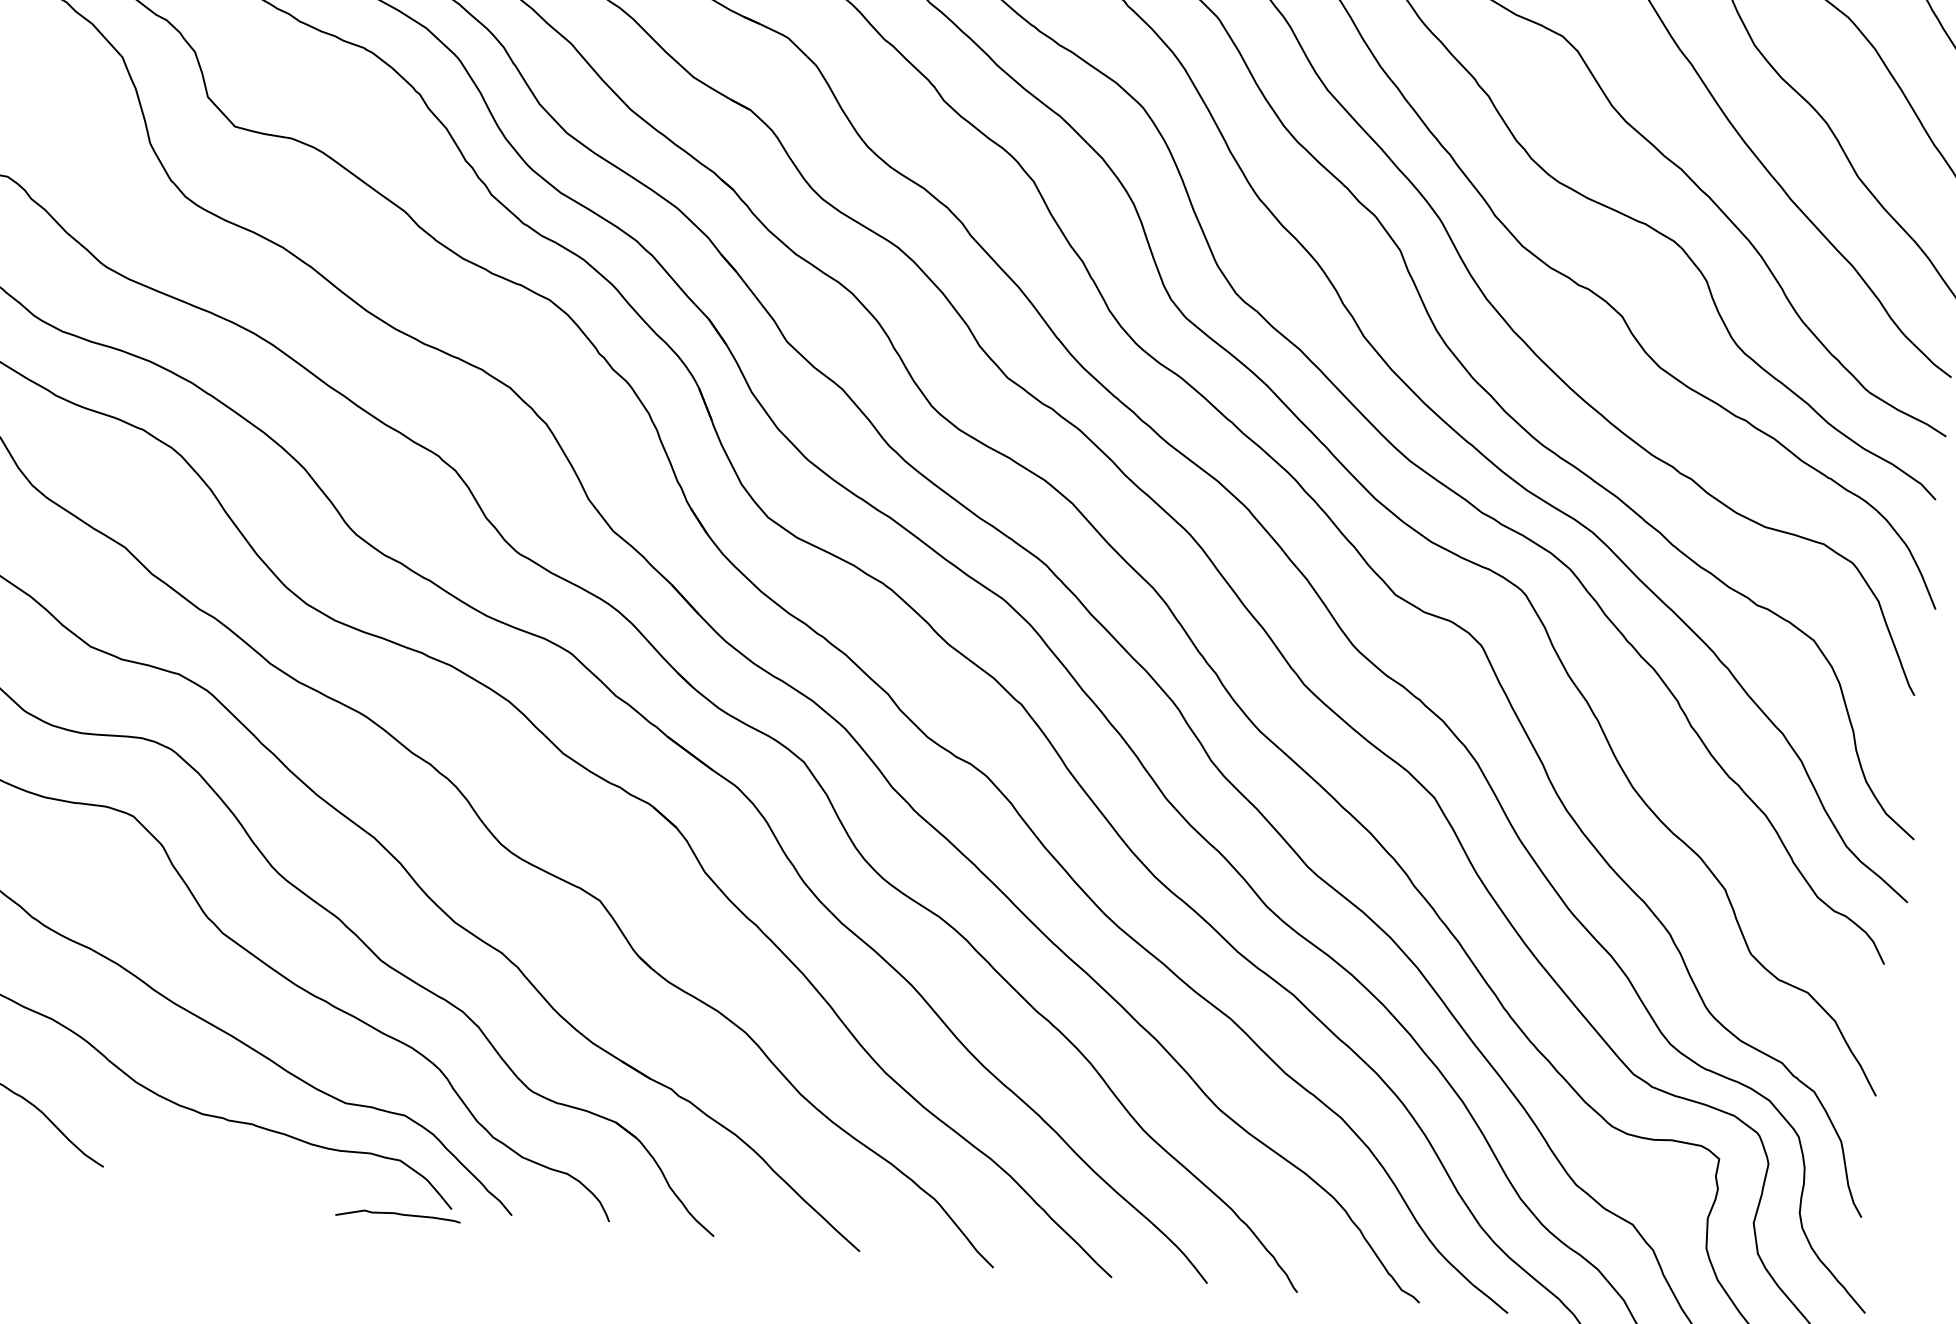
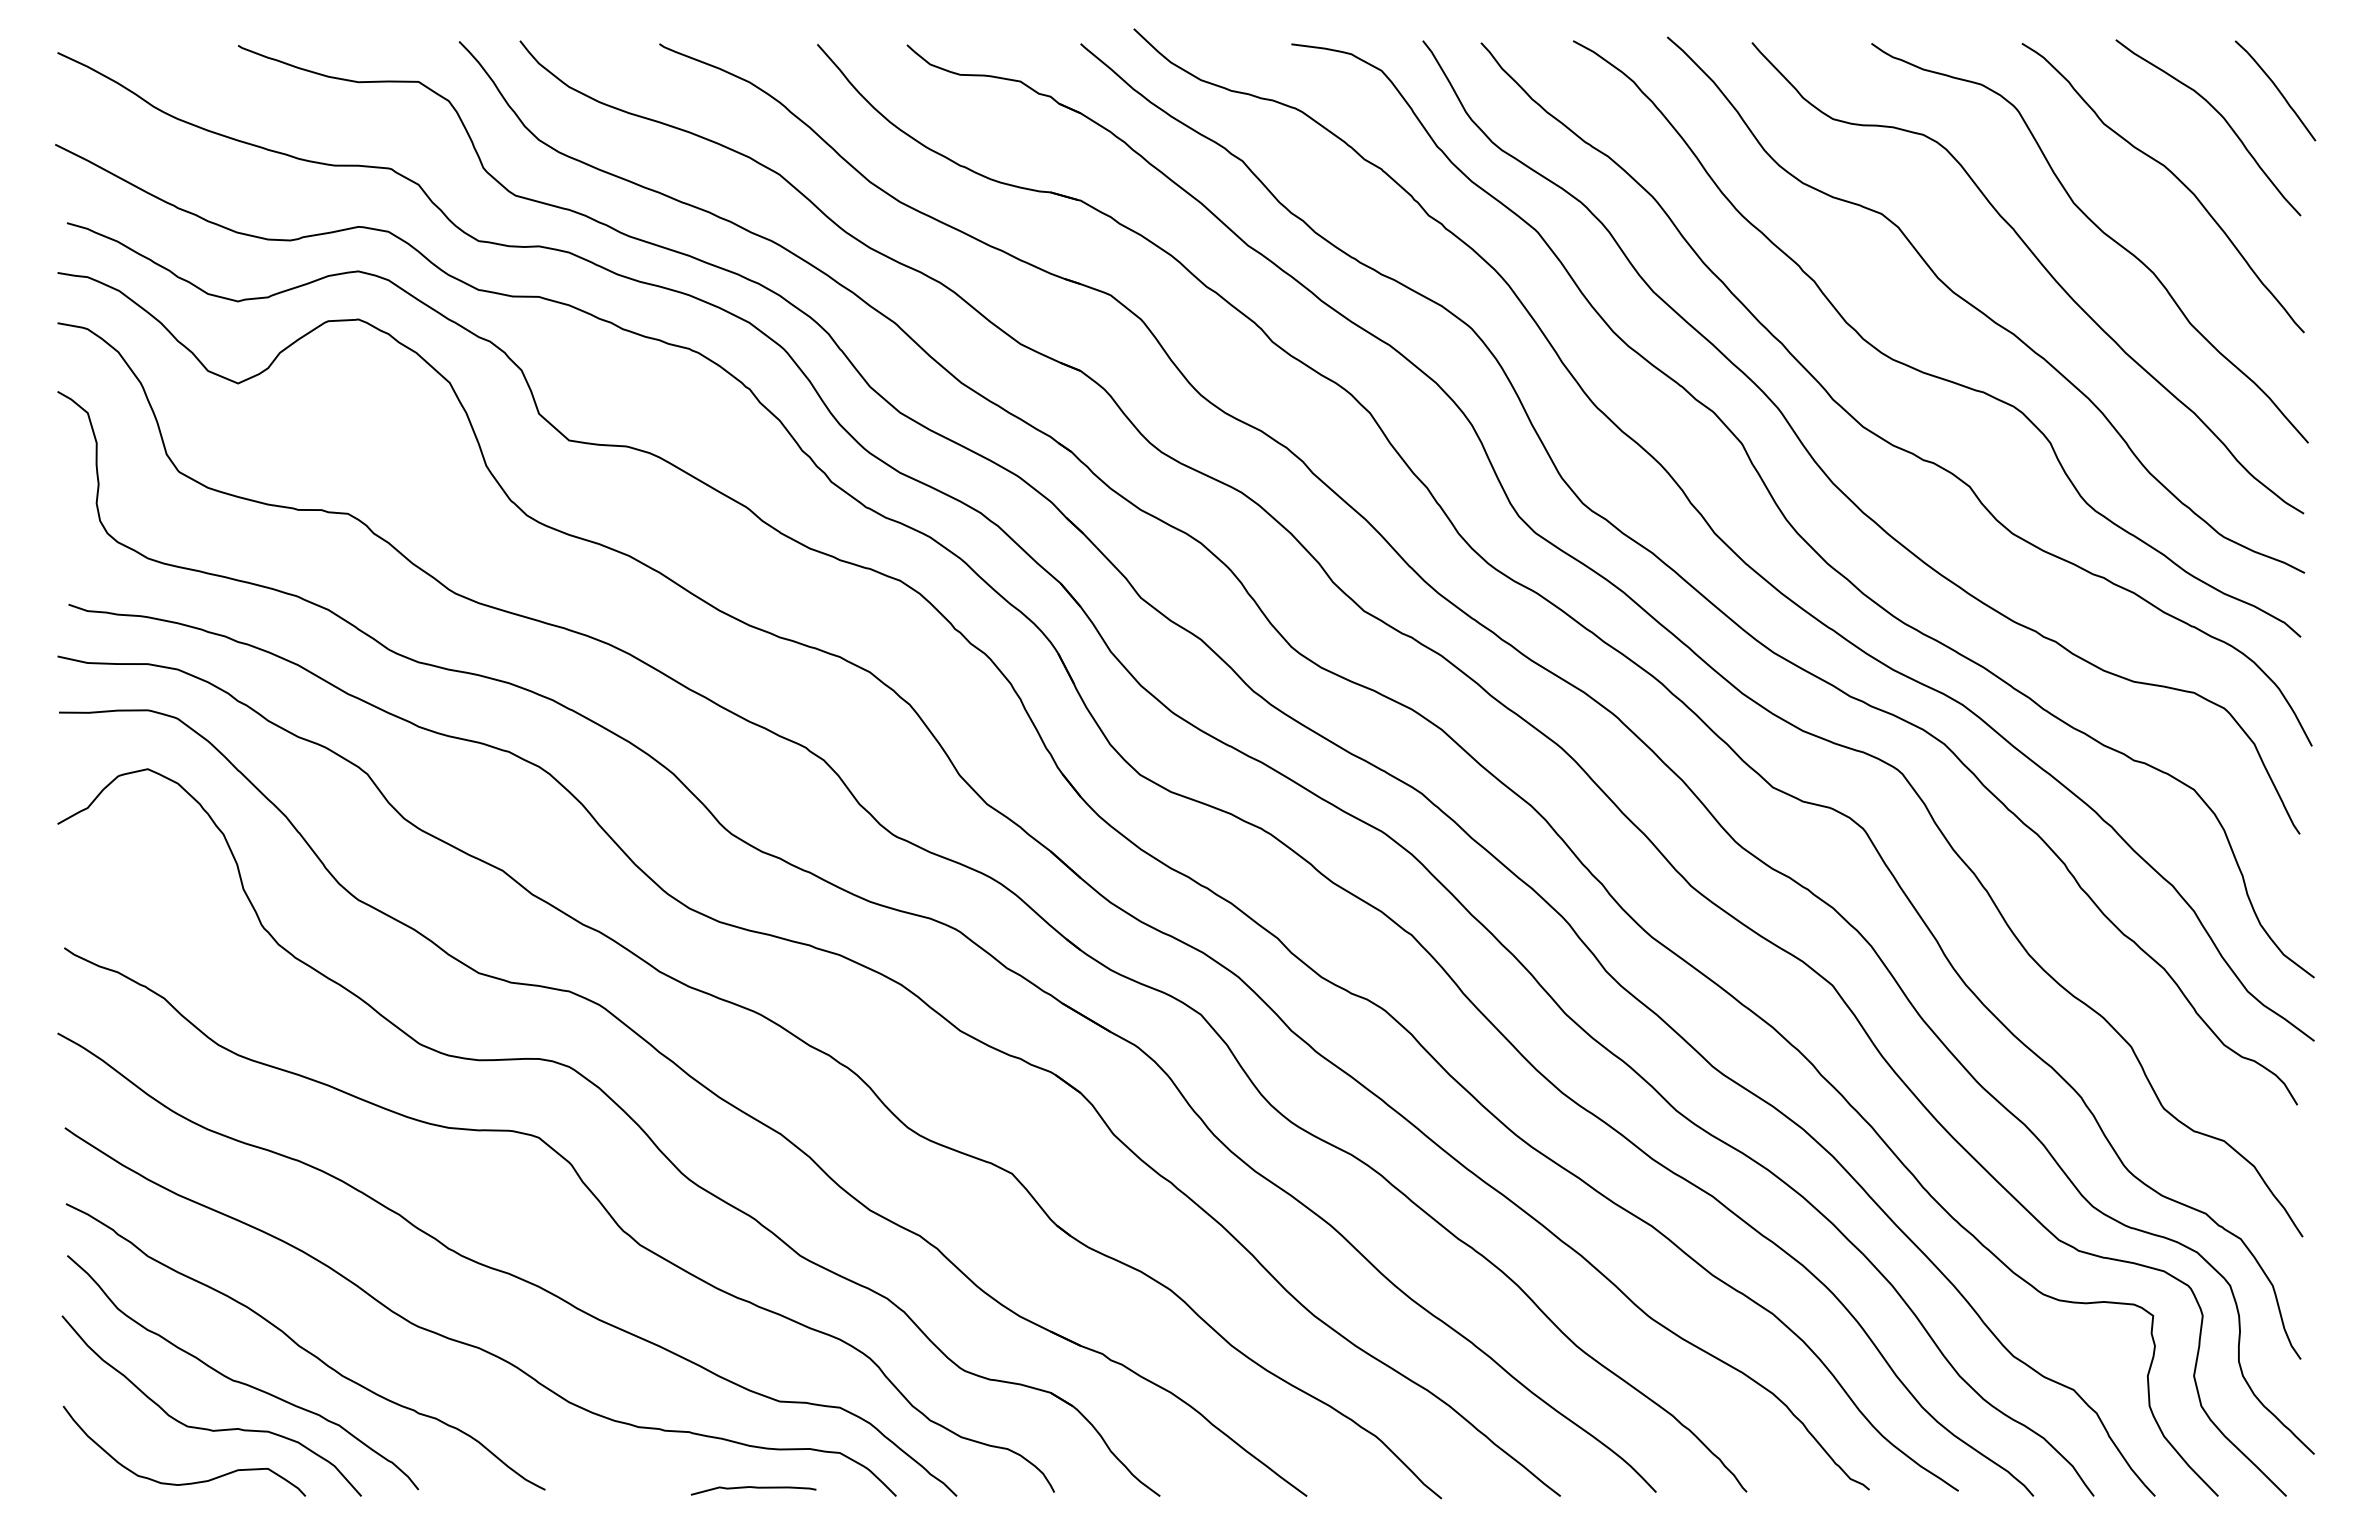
curve: (398, 1215) -> (753, 1488), moved

